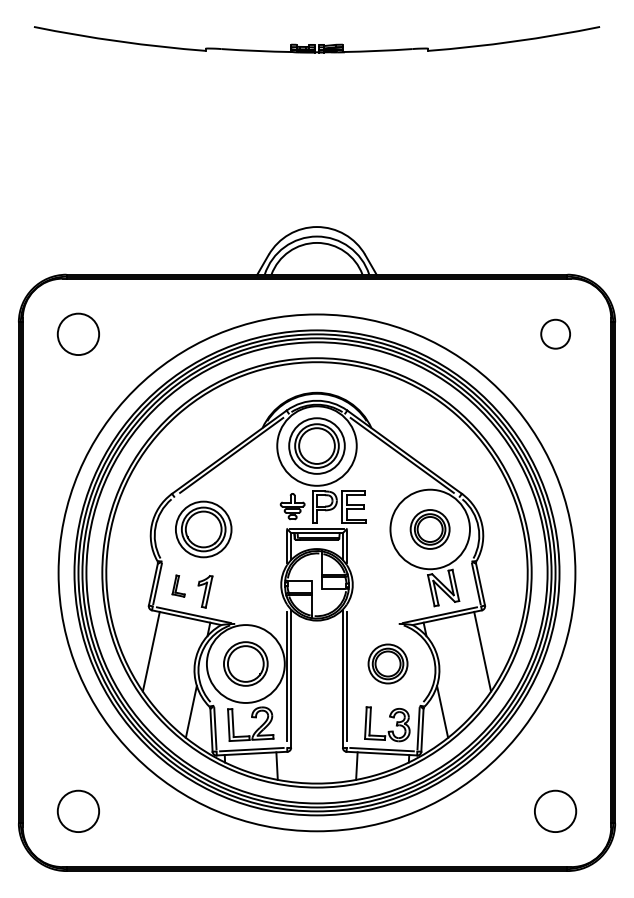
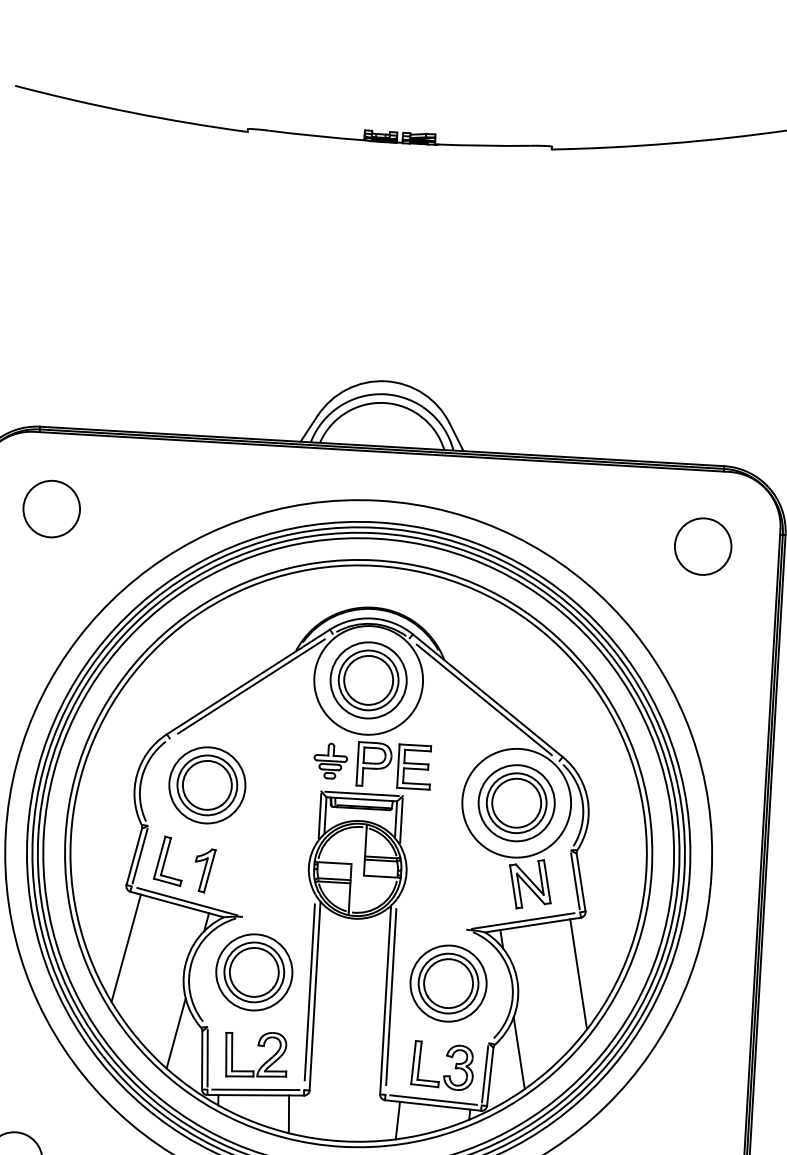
circle: (555, 333) -> (703, 545), size x1.43
part: (429, 529) -> (515, 803), size x1.43
part: (178, 585) -> (168, 859), size x1.67
circle: (245, 663) -> (253, 971), size x0.71
part: (387, 663) -> (447, 982), size x1.43

